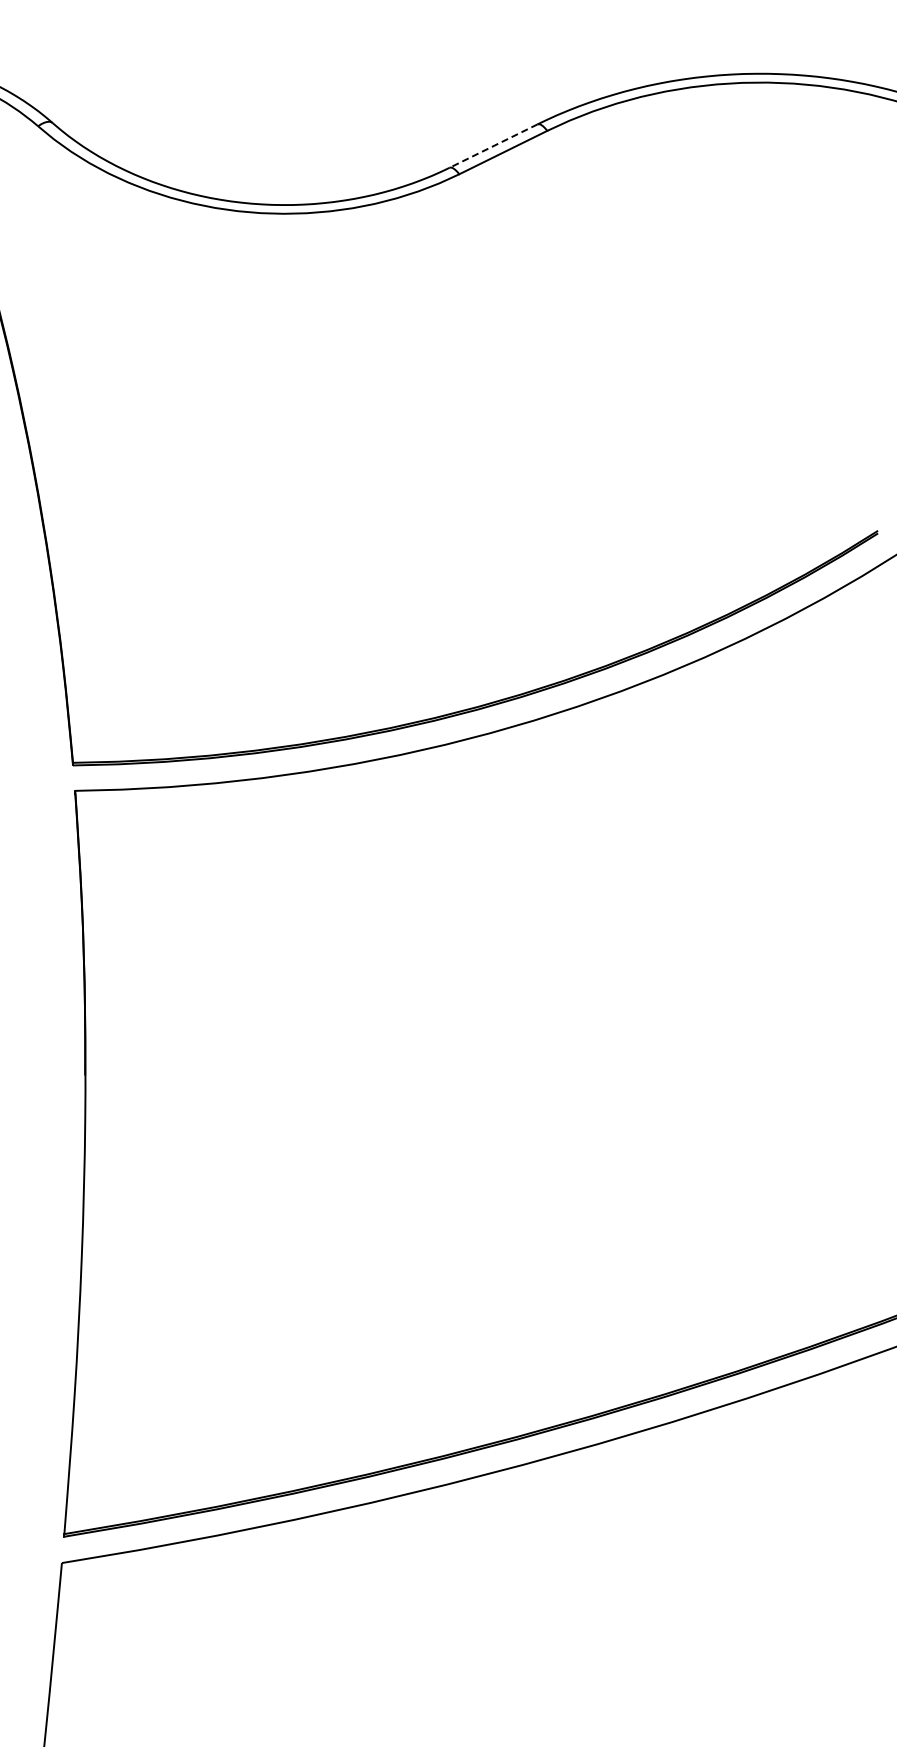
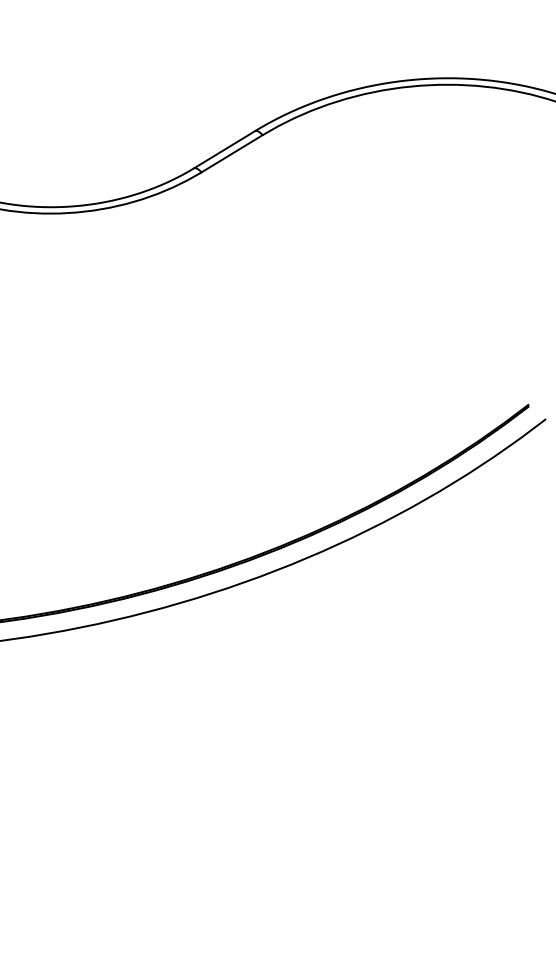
line: (493, 146) -> (224, 149), dashed -> solid

